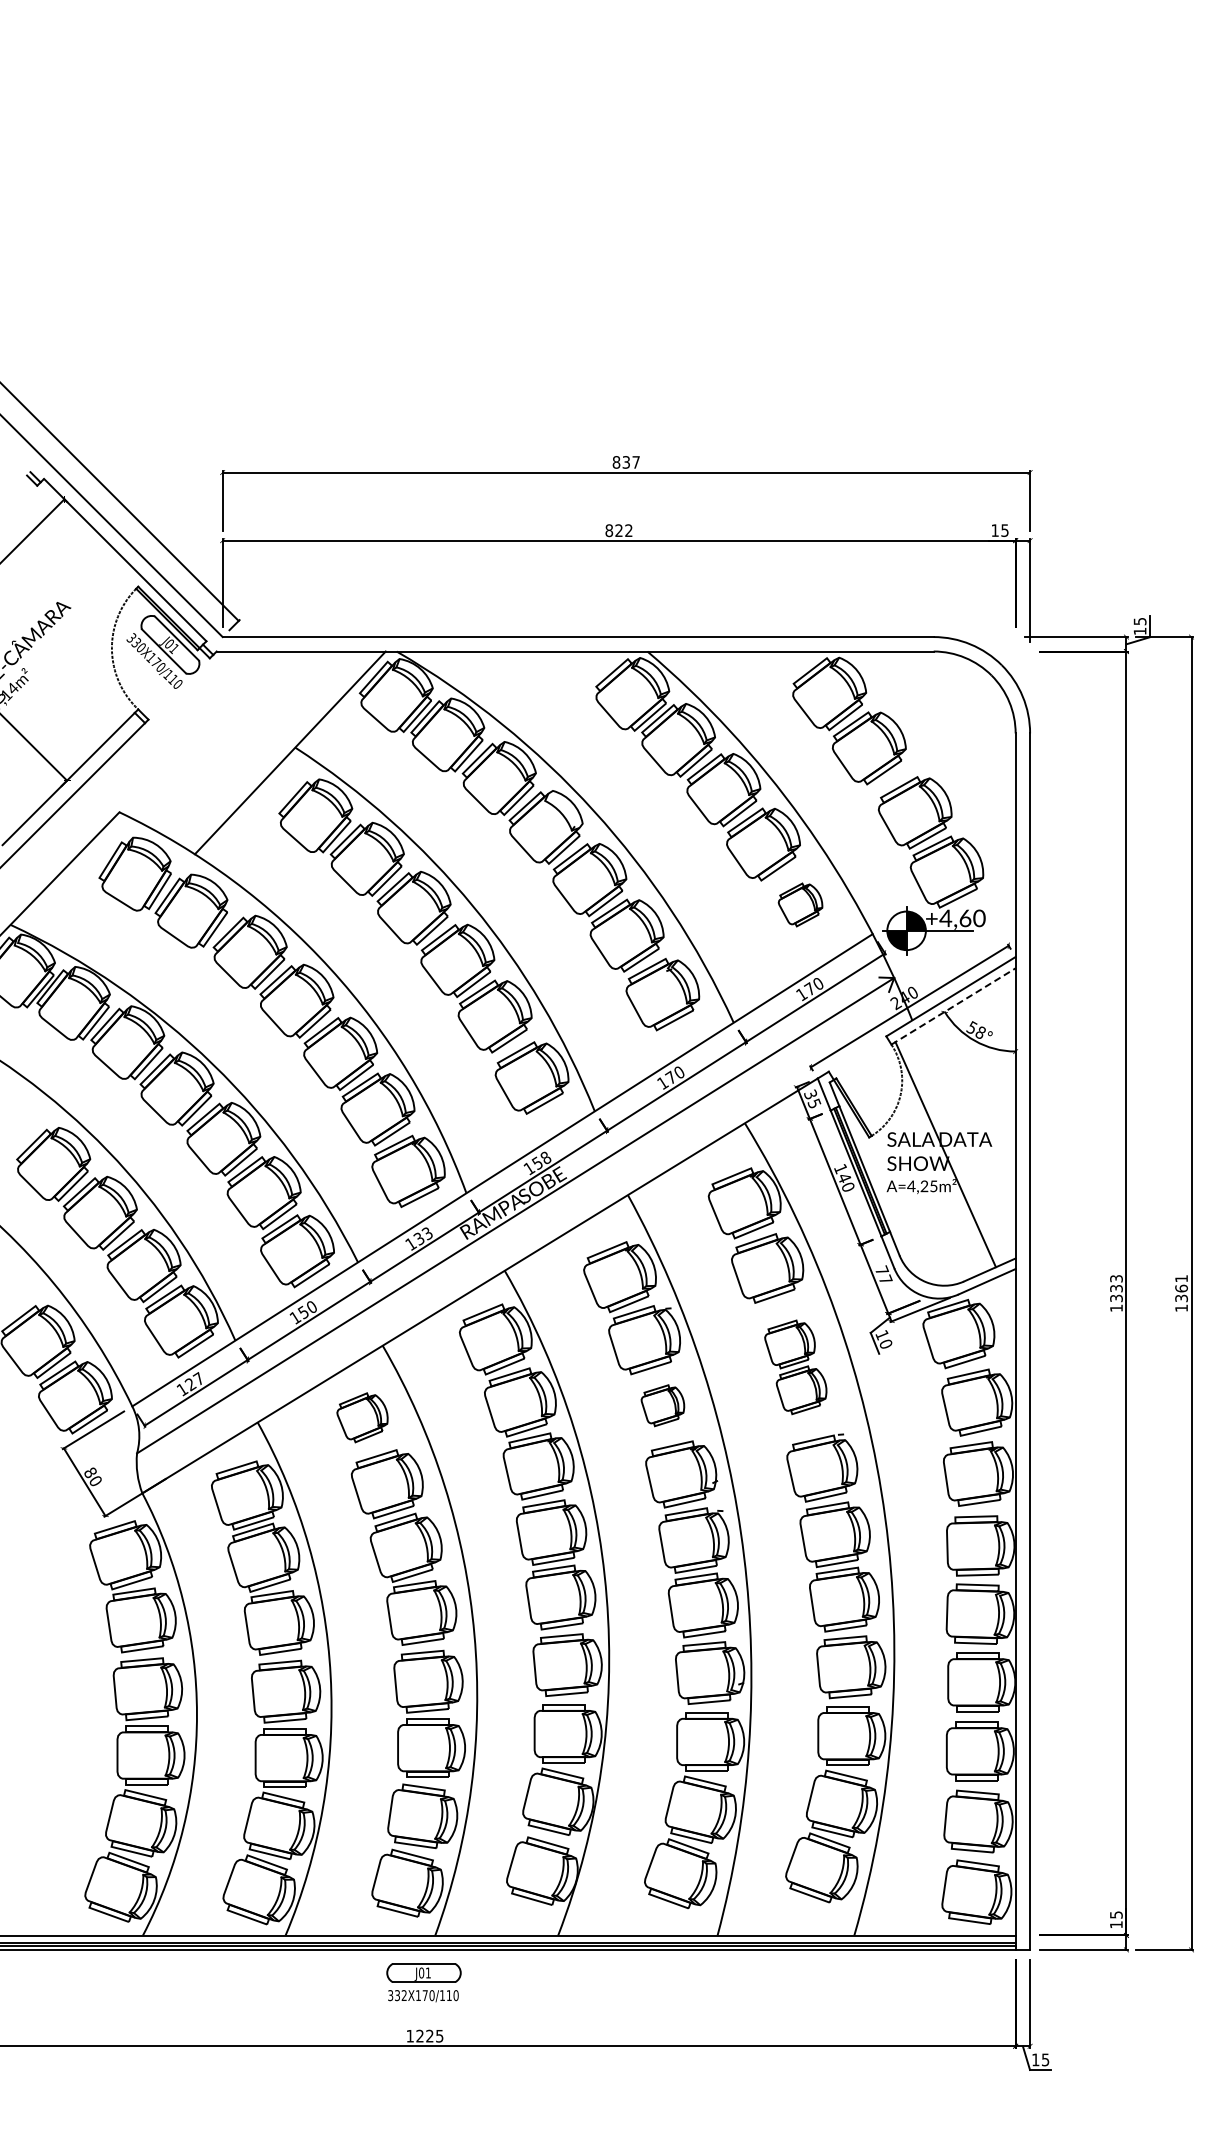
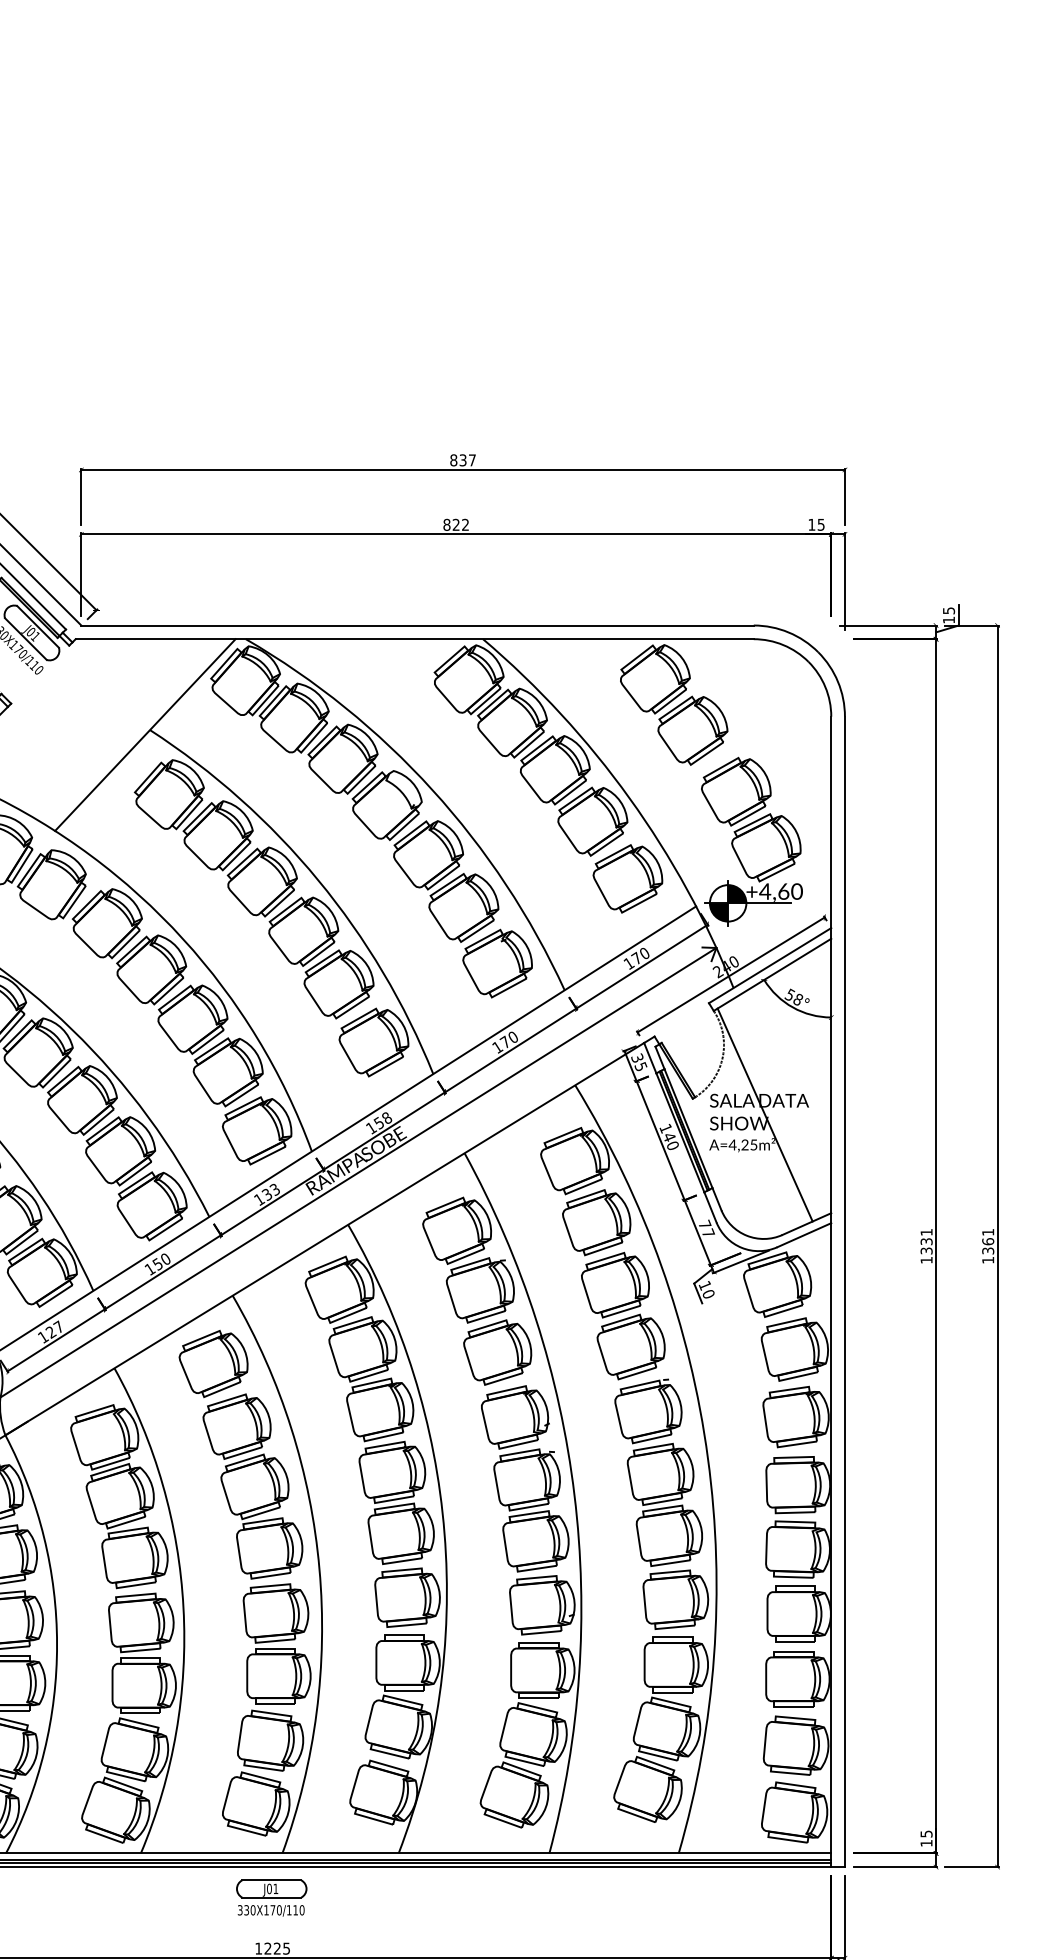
part: (800, 904) -> (627, 878), size x1.67
line: (953, 1006) -> (772, 974), dashed -> solid
text: (1116, 1278) -> (926, 1232), 1333 -> 1331
part: (795, 1367) -> (623, 1316), size x1.43
part: (662, 1405) -> (497, 1352), size x1.67
part: (362, 1417) -> (213, 1363), size x1.43
text: (403, 1995) -> (252, 1910), 332X170/110 -> 330X170/110

